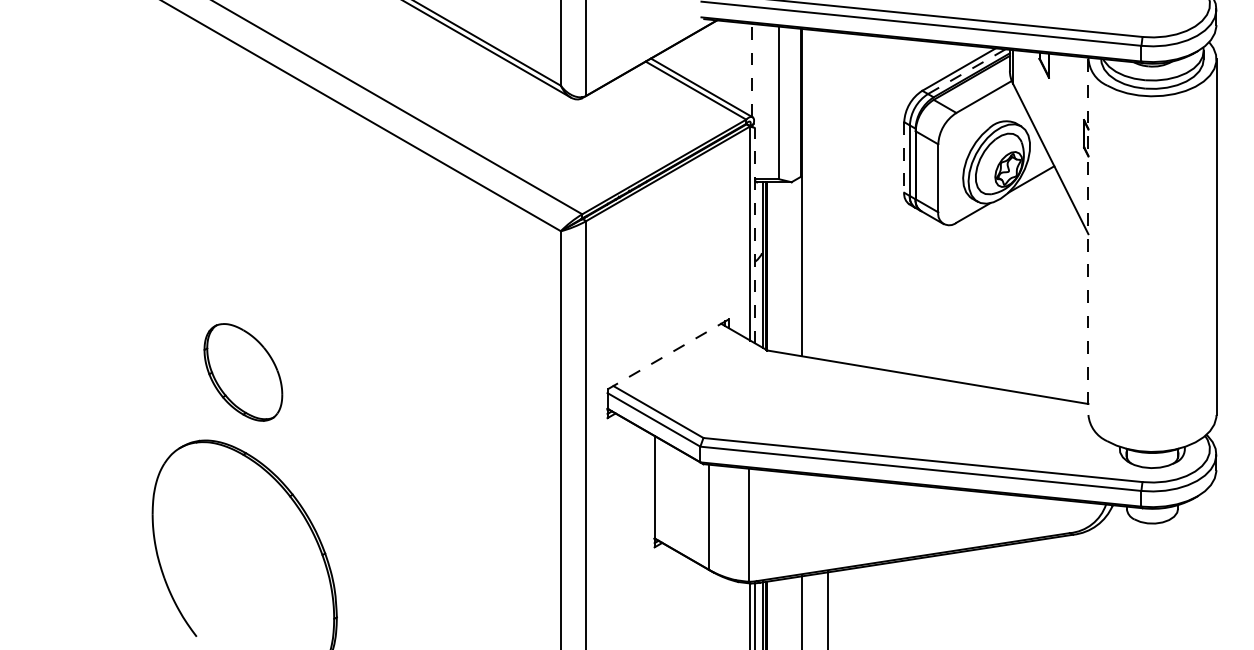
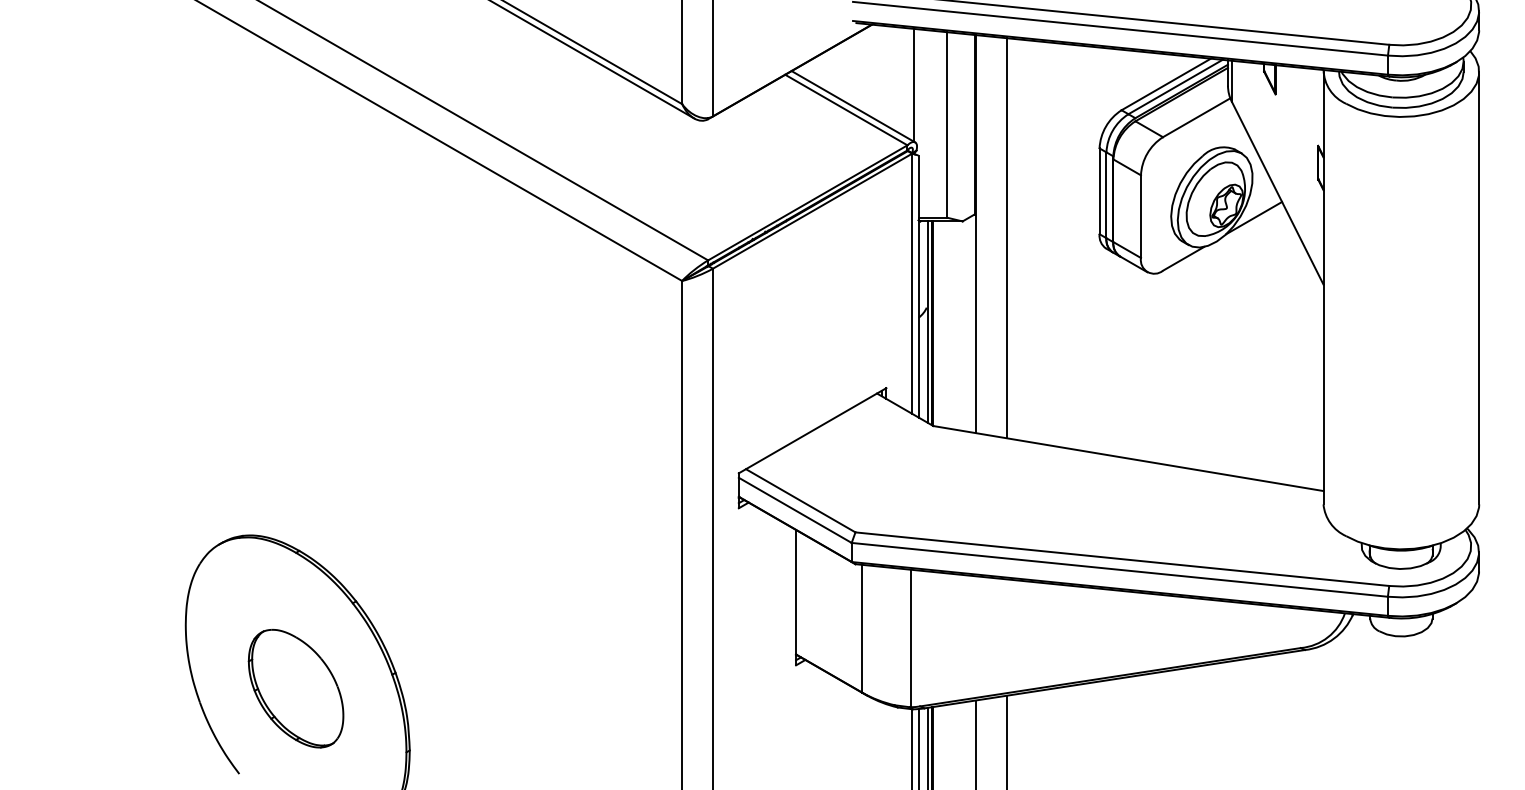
line: (752, 69) -> (914, 84), dashed -> solid
line: (966, 71) -> (1175, 86), dashed -> solid
line: (904, 157) -> (1099, 191), dashed -> solid
line: (827, 196) -> (1006, 238), added
line: (755, 235) -> (918, 286), dashed -> solid
line: (1088, 237) -> (1323, 288), dashed -> solid
line: (668, 354) -> (812, 430), dashed -> solid
part: (242, 372) -> (295, 688), moved

